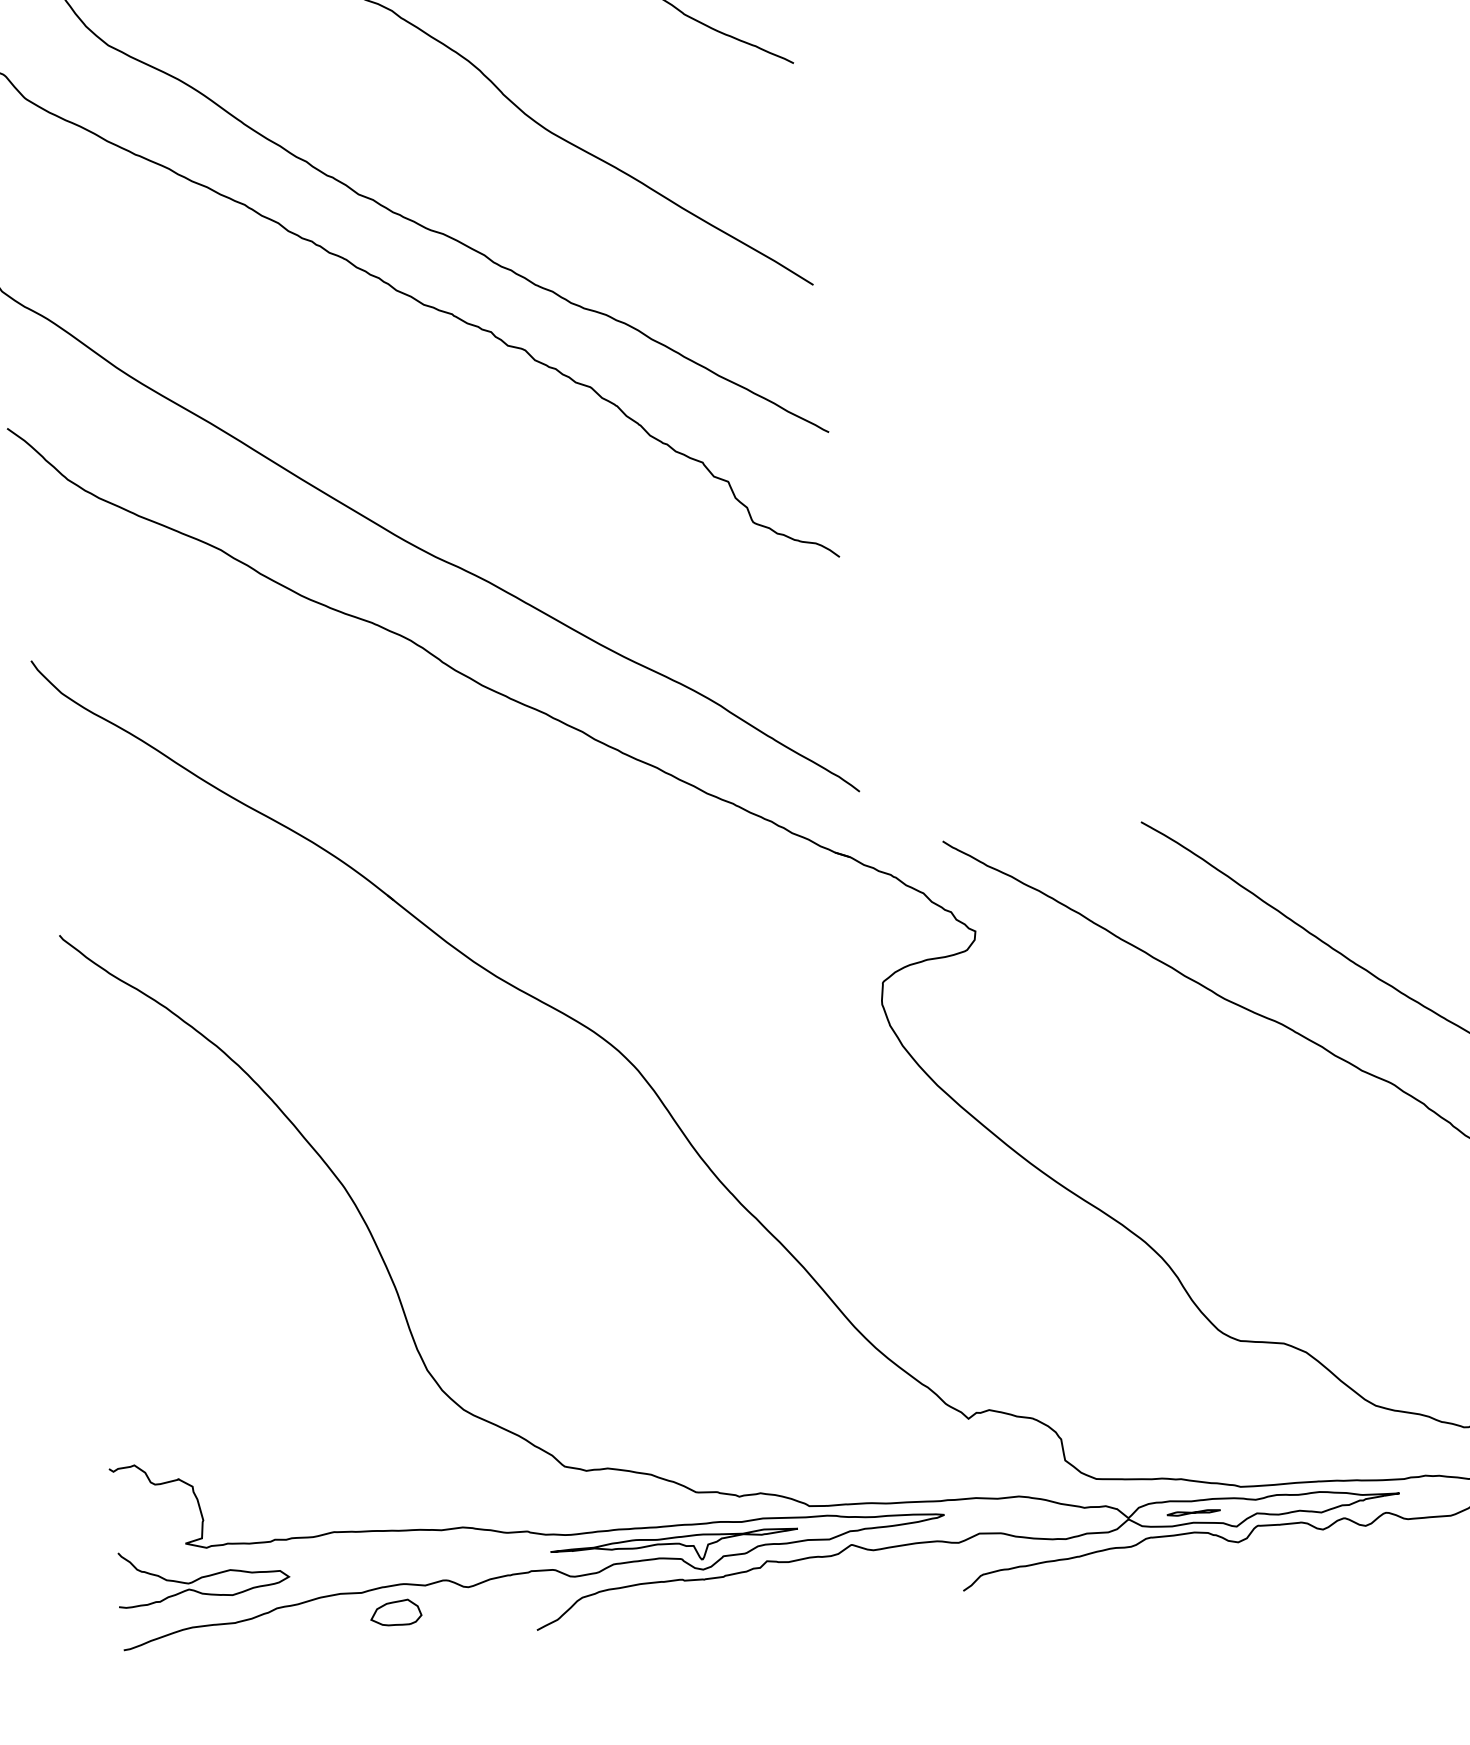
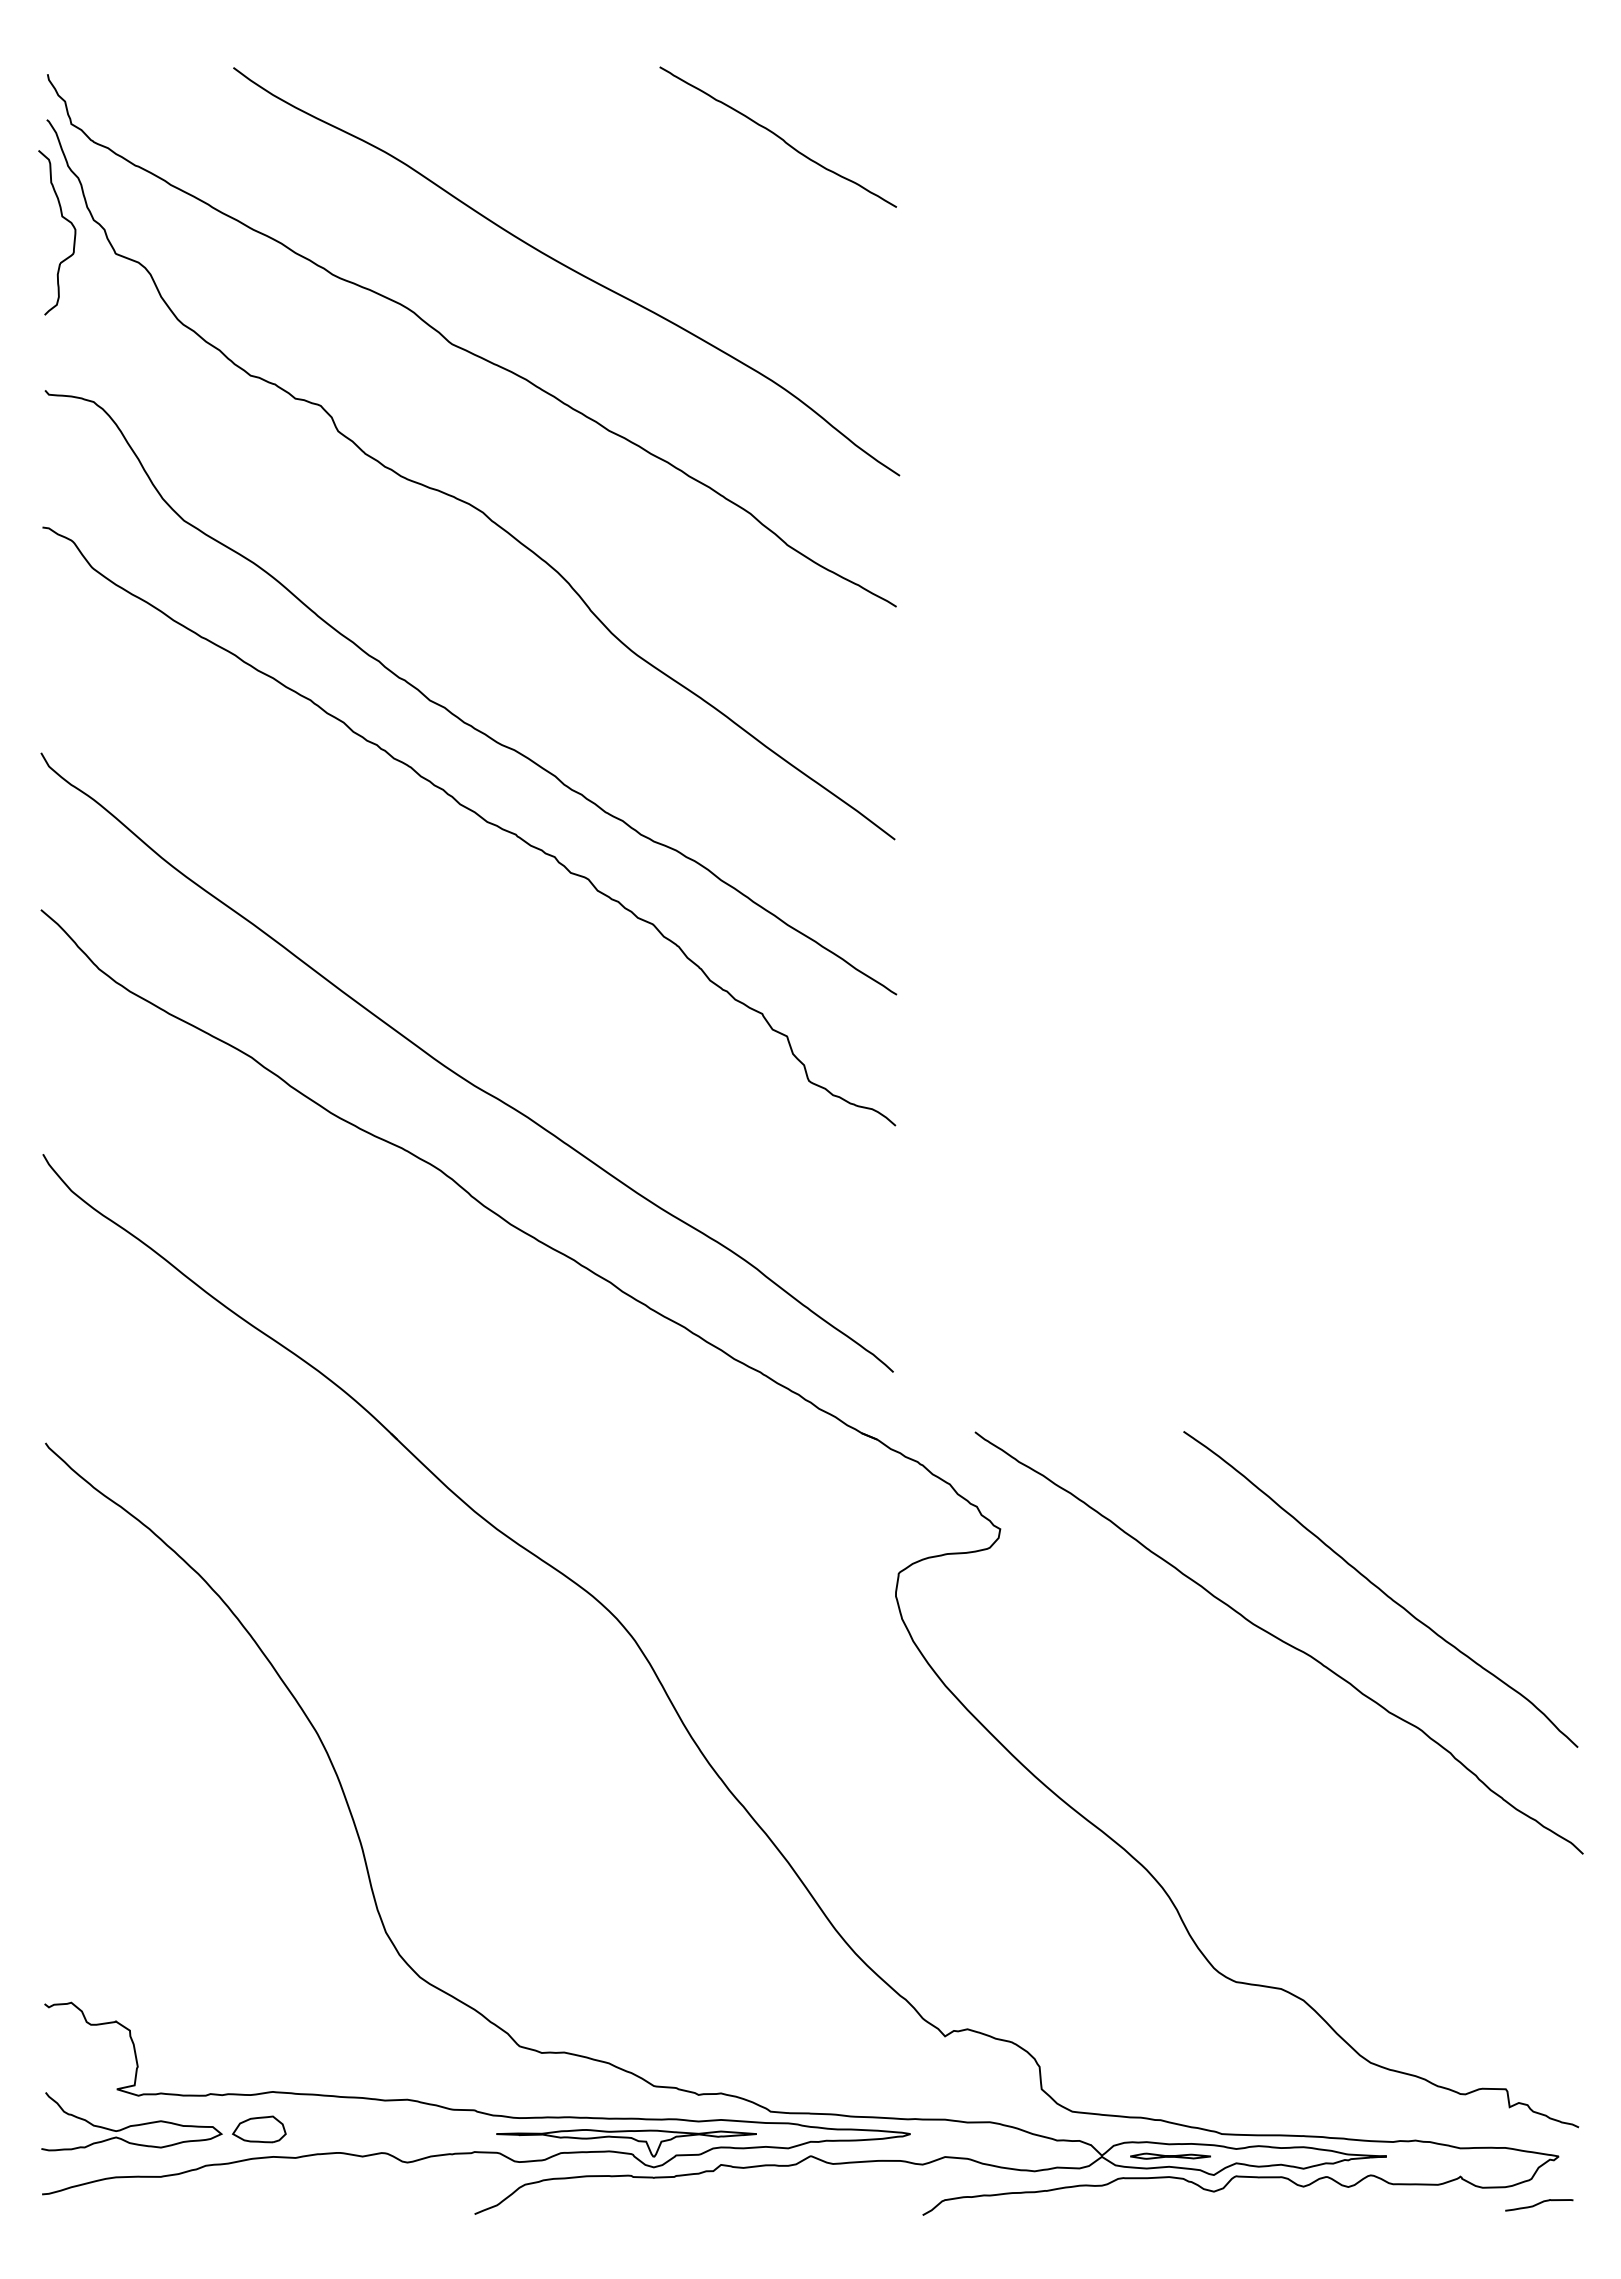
part: (1193, 1511) -> (1170, 2155), size x1.43
part: (396, 1613) -> (259, 2129), moved

